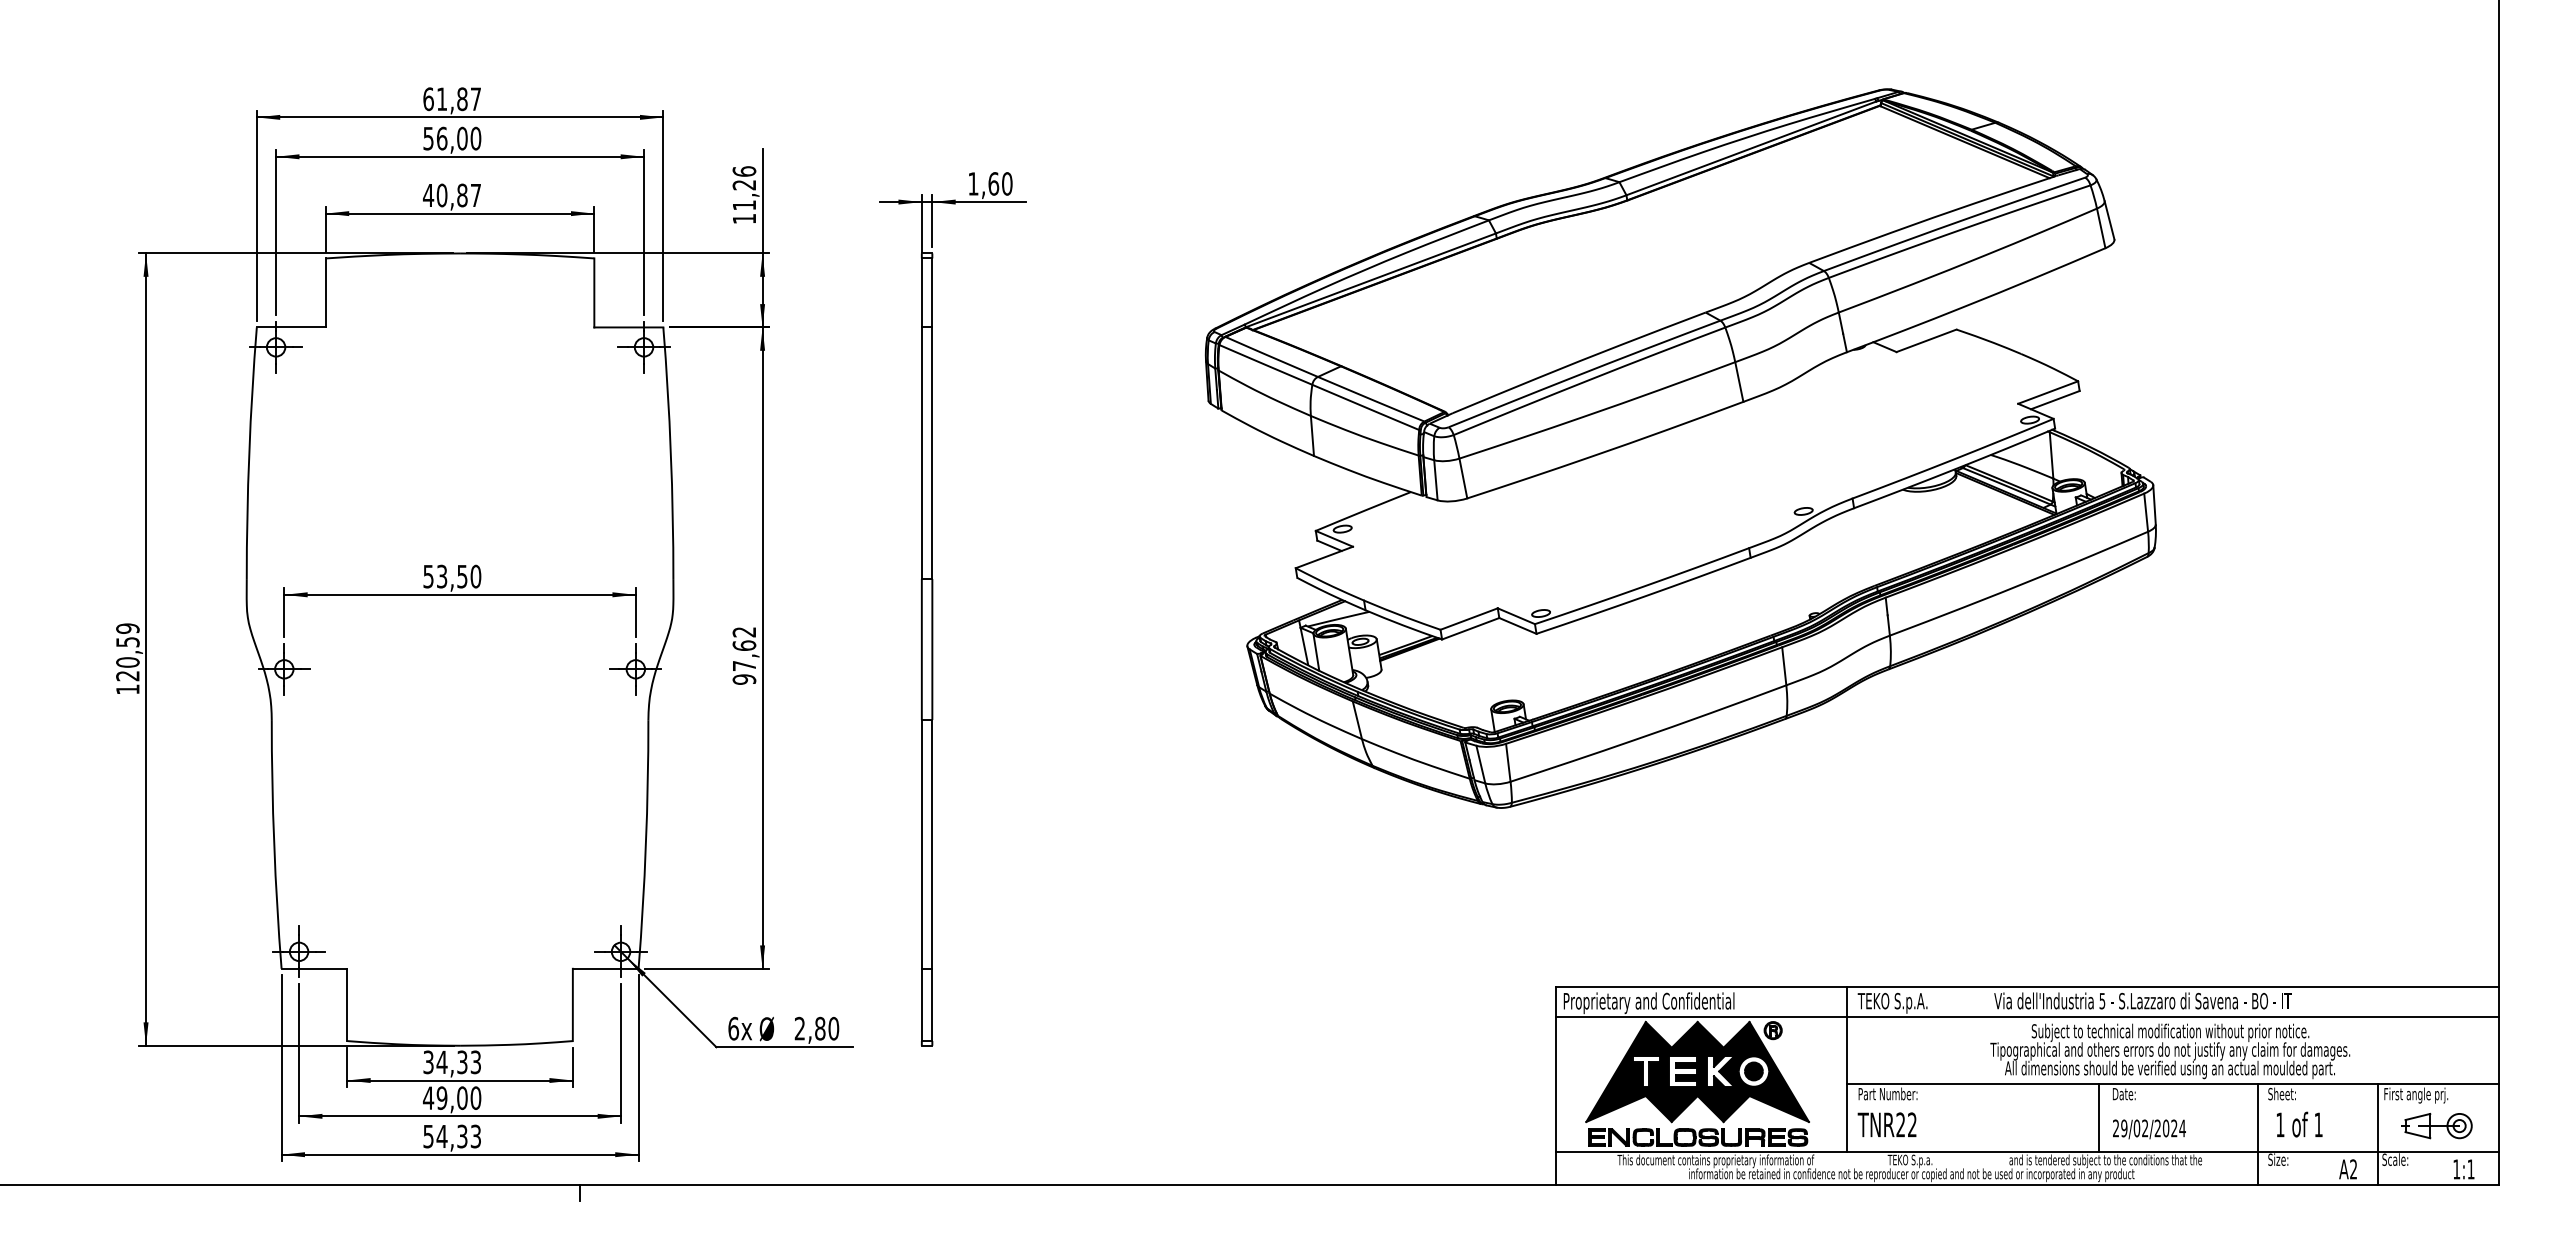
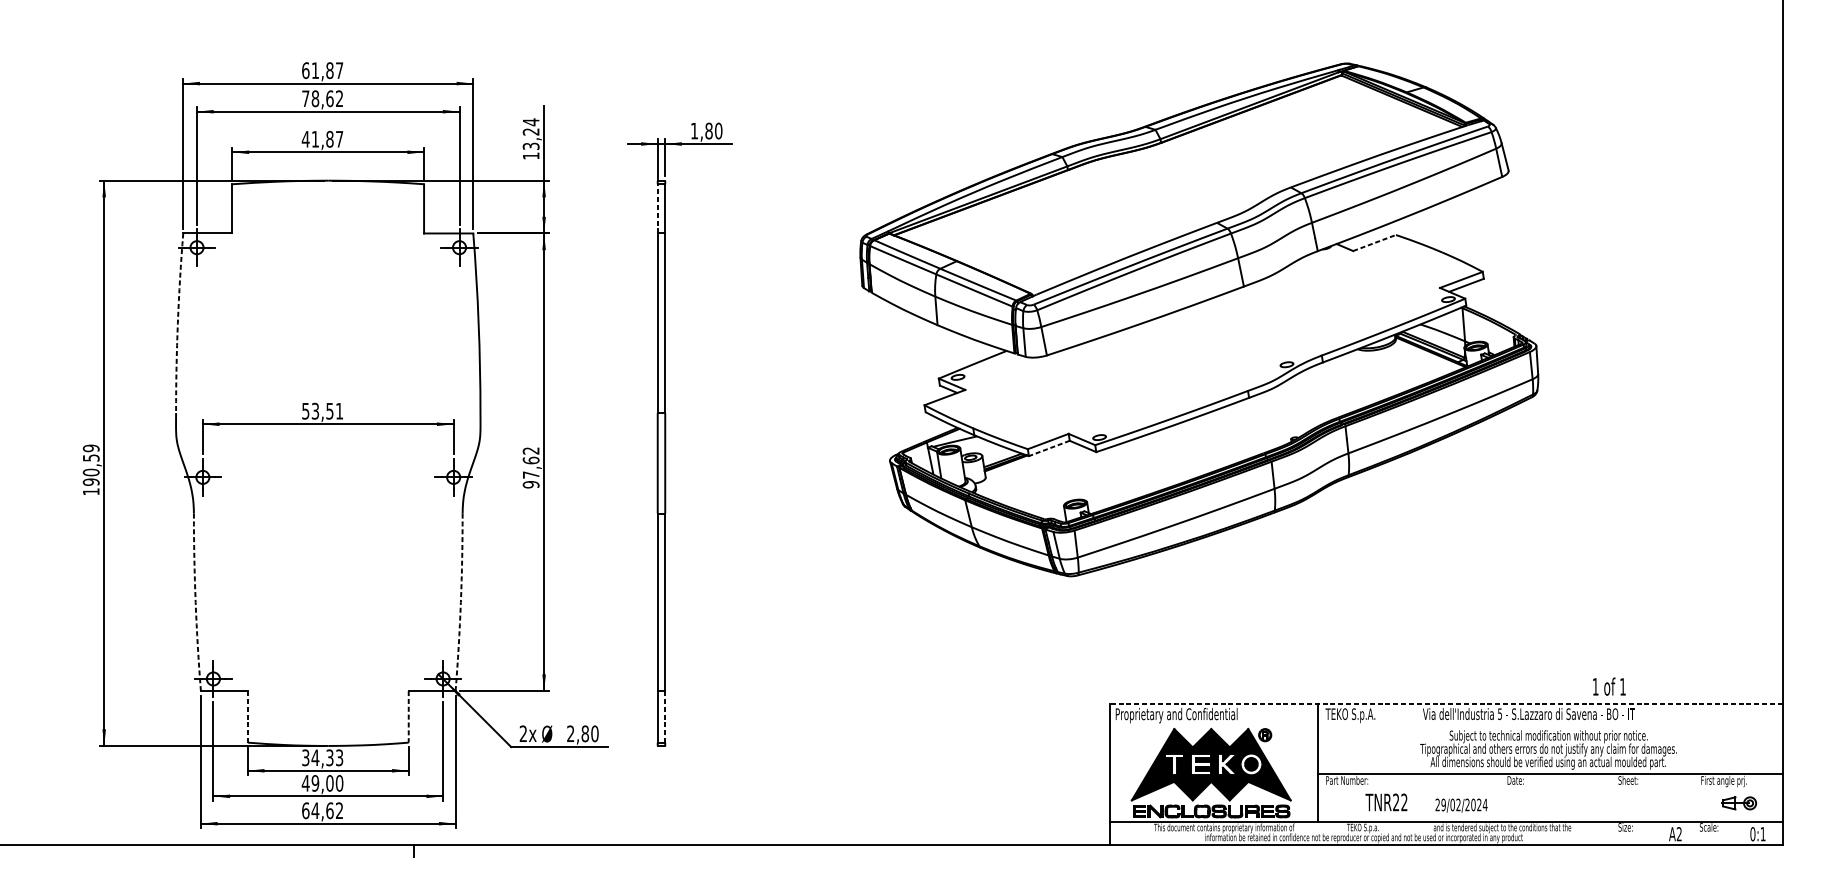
text: (452, 138) -> (322, 98), 56,00 -> 78,62
text: (993, 183) -> (708, 130), 1,60 -> 1,80
text: (744, 188) -> (531, 134), 11,26 -> 13,24
text: (441, 195) -> (315, 139), 40,87 -> 41,87
line: (921, 292) -> (657, 208), solid -> dashed
line: (1927, 340) -> (1375, 242), solid -> dashed
arc: (249, 453) -> (178, 323), solid -> dashed
text: (475, 576) -> (339, 411), 53,50 -> 53,51
line: (1470, 628) -> (1049, 448), solid -> dashed
text: (127, 675) -> (90, 481), 120,59 -> 190,59
arc: (274, 844) -> (195, 602), solid -> dashed
arc: (645, 844) -> (460, 602), solid -> dashed
line: (2026, 987) -> (1445, 704), solid -> dashed
line: (347, 1005) -> (247, 717), solid -> dashed
line: (572, 1005) -> (408, 717), solid -> dashed
line: (932, 1005) -> (665, 717), solid -> dashed
line: (2026, 1017) -> (1445, 725), removed
text: (733, 1028) -> (523, 733), 6x -> 2x
line: (2099, 1117) -> (1498, 797), removed
text: (1886, 1124) -> (1385, 802), moved
text: (2299, 1124) -> (1609, 686), moved
part: (2436, 1126) -> (1738, 803), size x0.7
text: (2149, 1129) -> (1461, 805), moved
line: (2258, 1134) -> (1611, 809), removed
line: (2378, 1134) -> (1697, 809), removed
text: (451, 1136) -> (322, 810), 54,33 -> 64,62
text: (2456, 1169) -> (1752, 834), 1:1 -> 0:1

